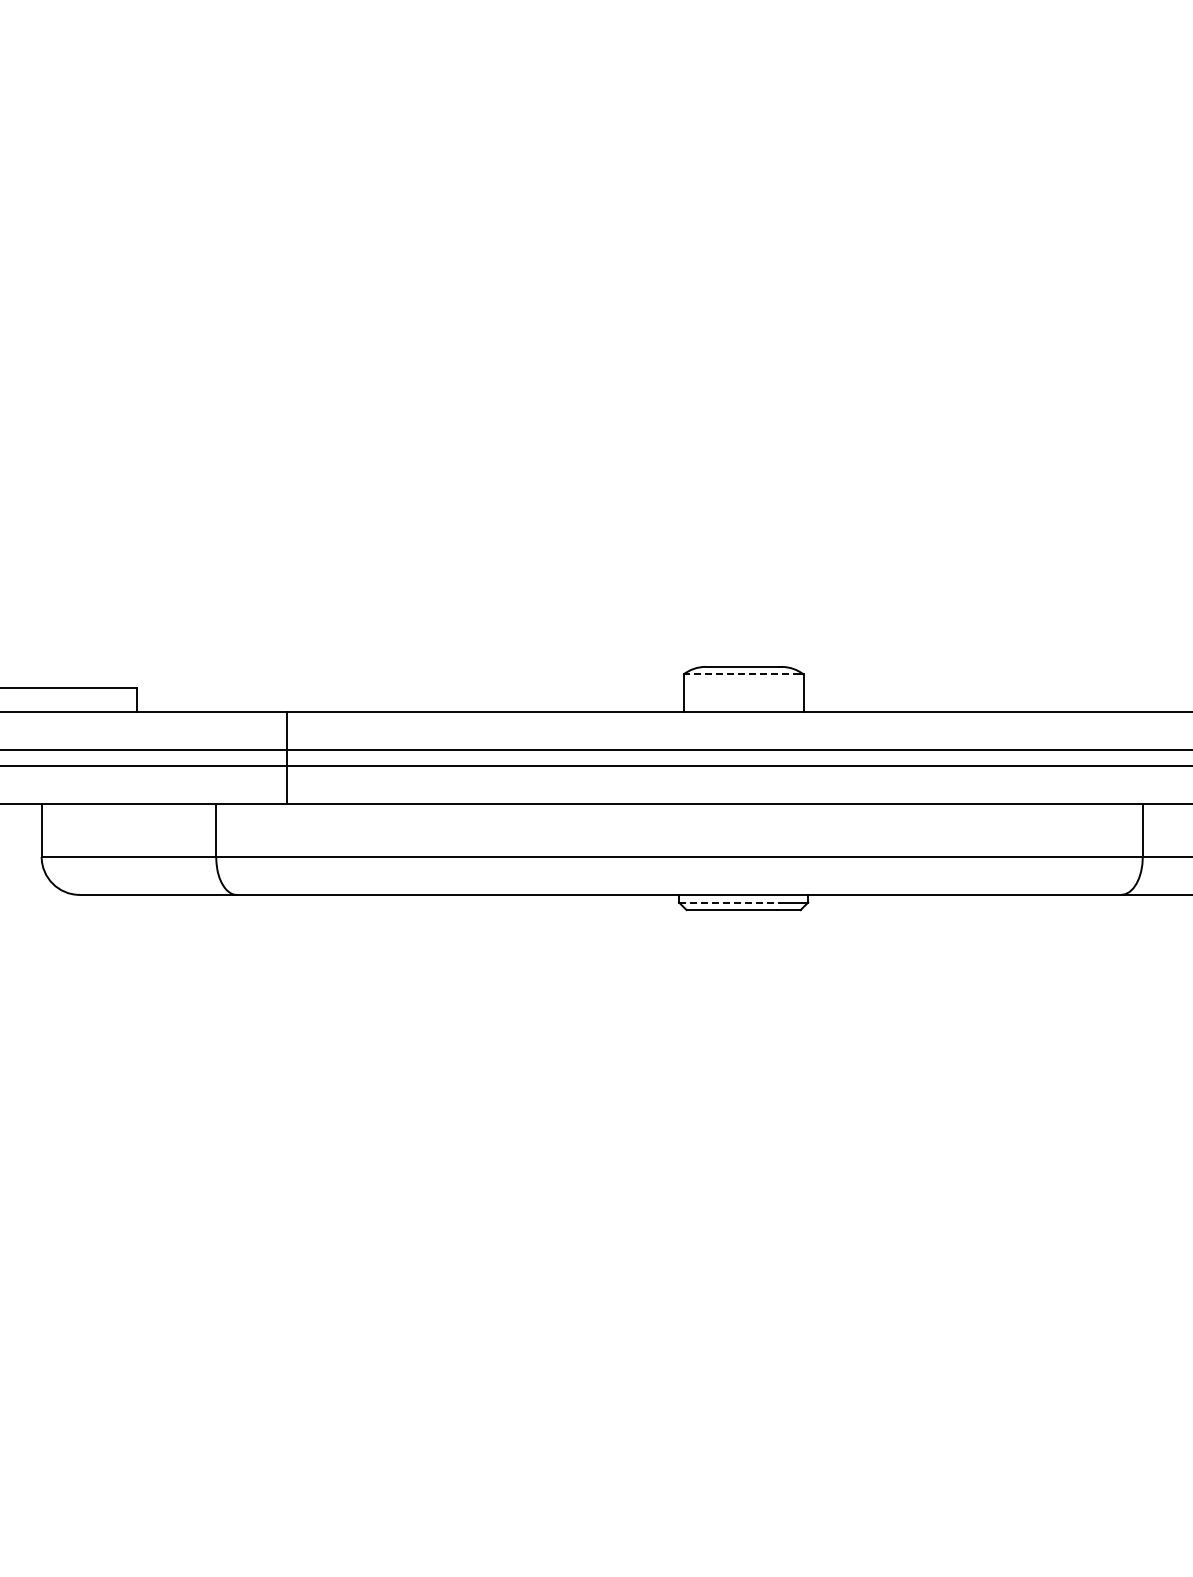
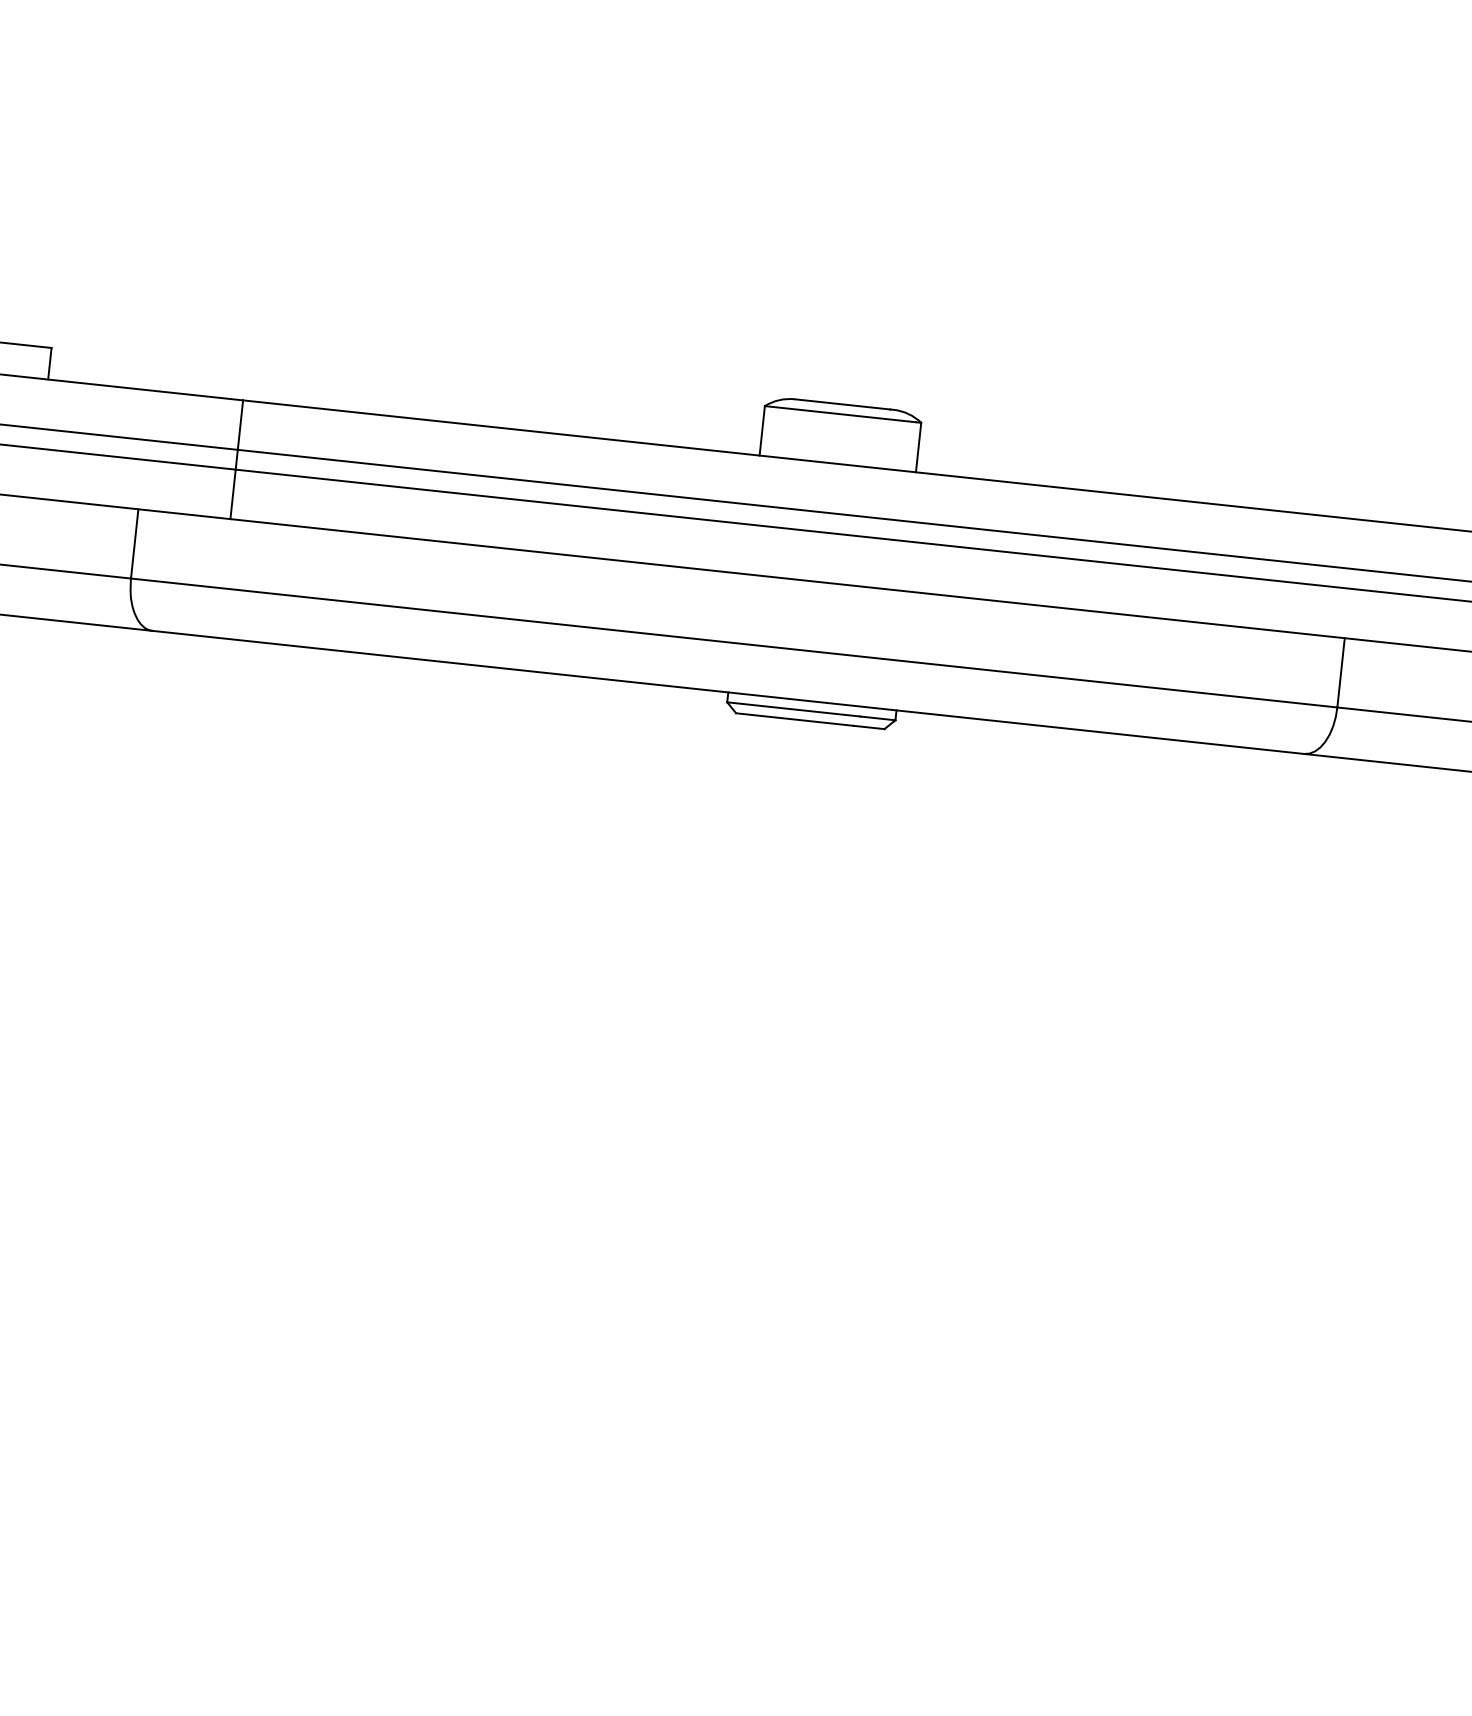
line: (741, 674) -> (840, 414), dashed -> solid
line: (730, 902) -> (794, 709), dashed -> solid

